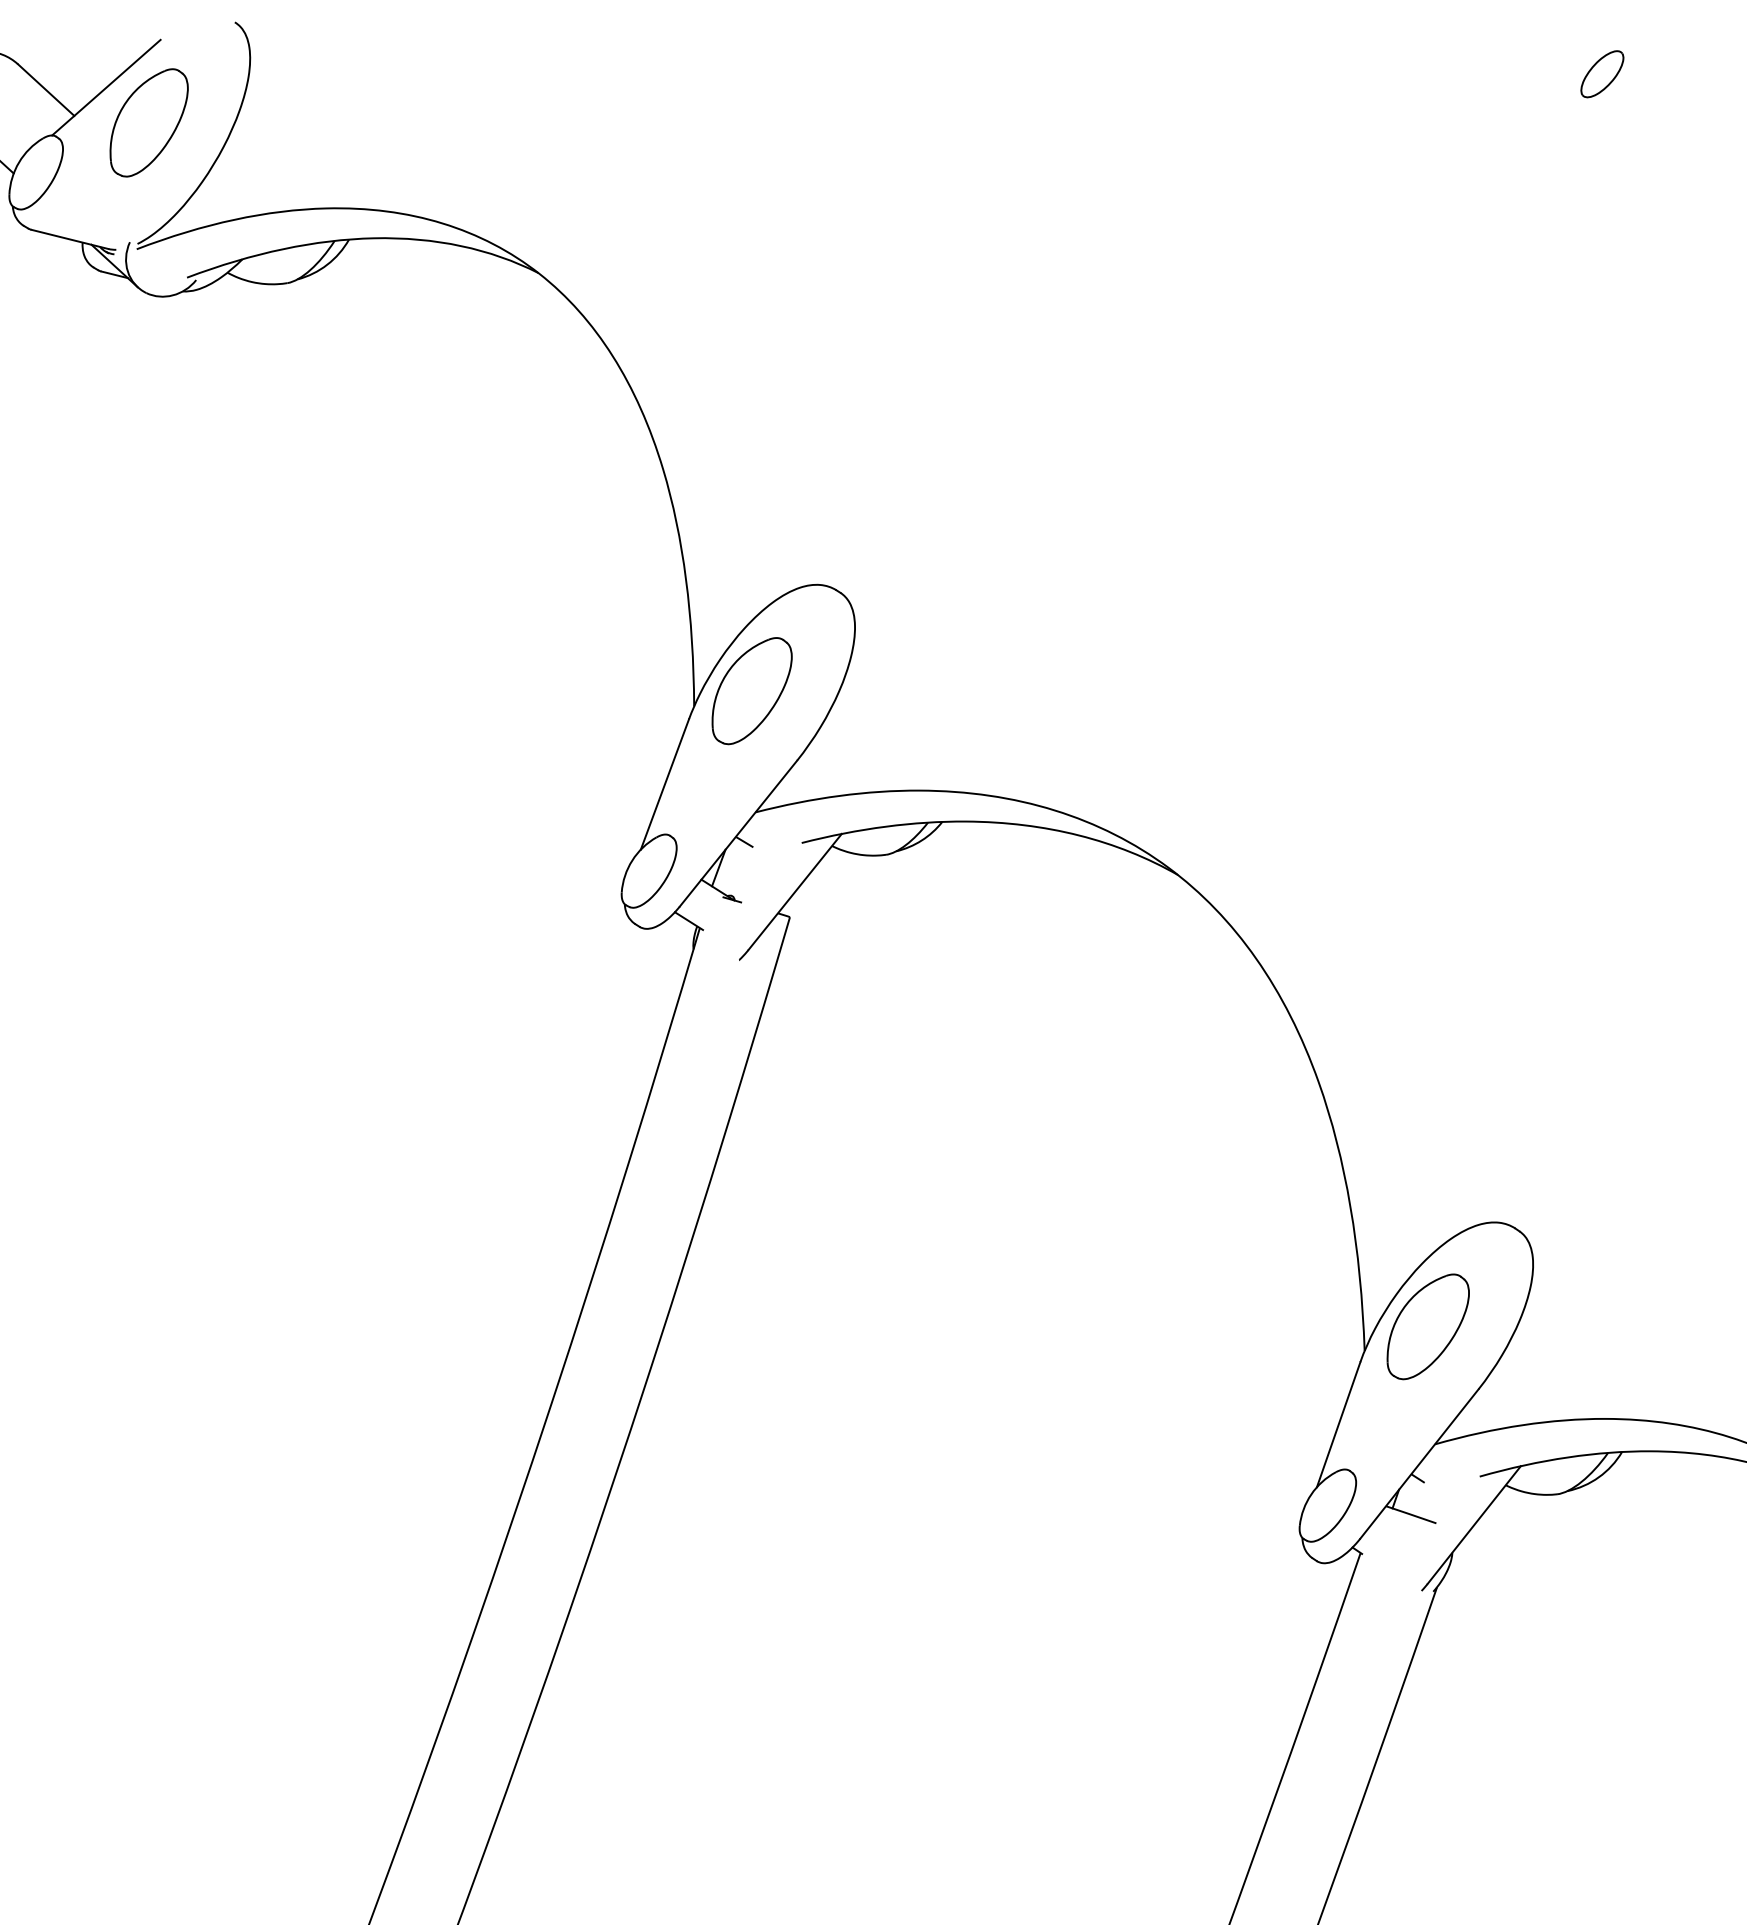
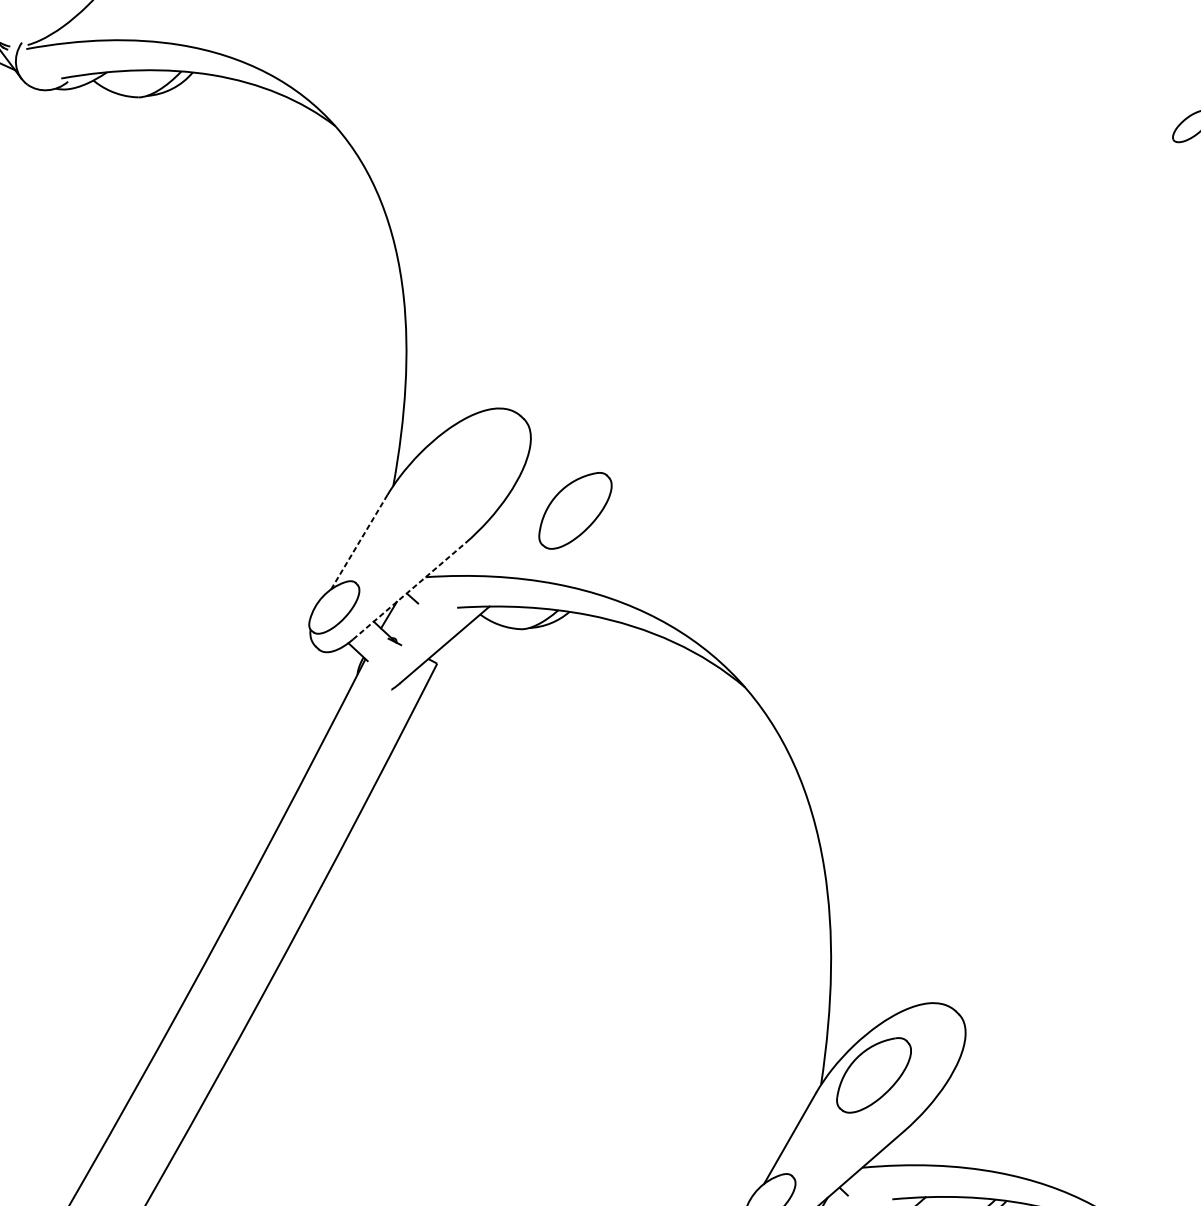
part: (751, 691) -> (574, 511), moved
line: (664, 784) -> (358, 542), solid -> dashed
line: (738, 833) -> (409, 591), solid -> dashed

